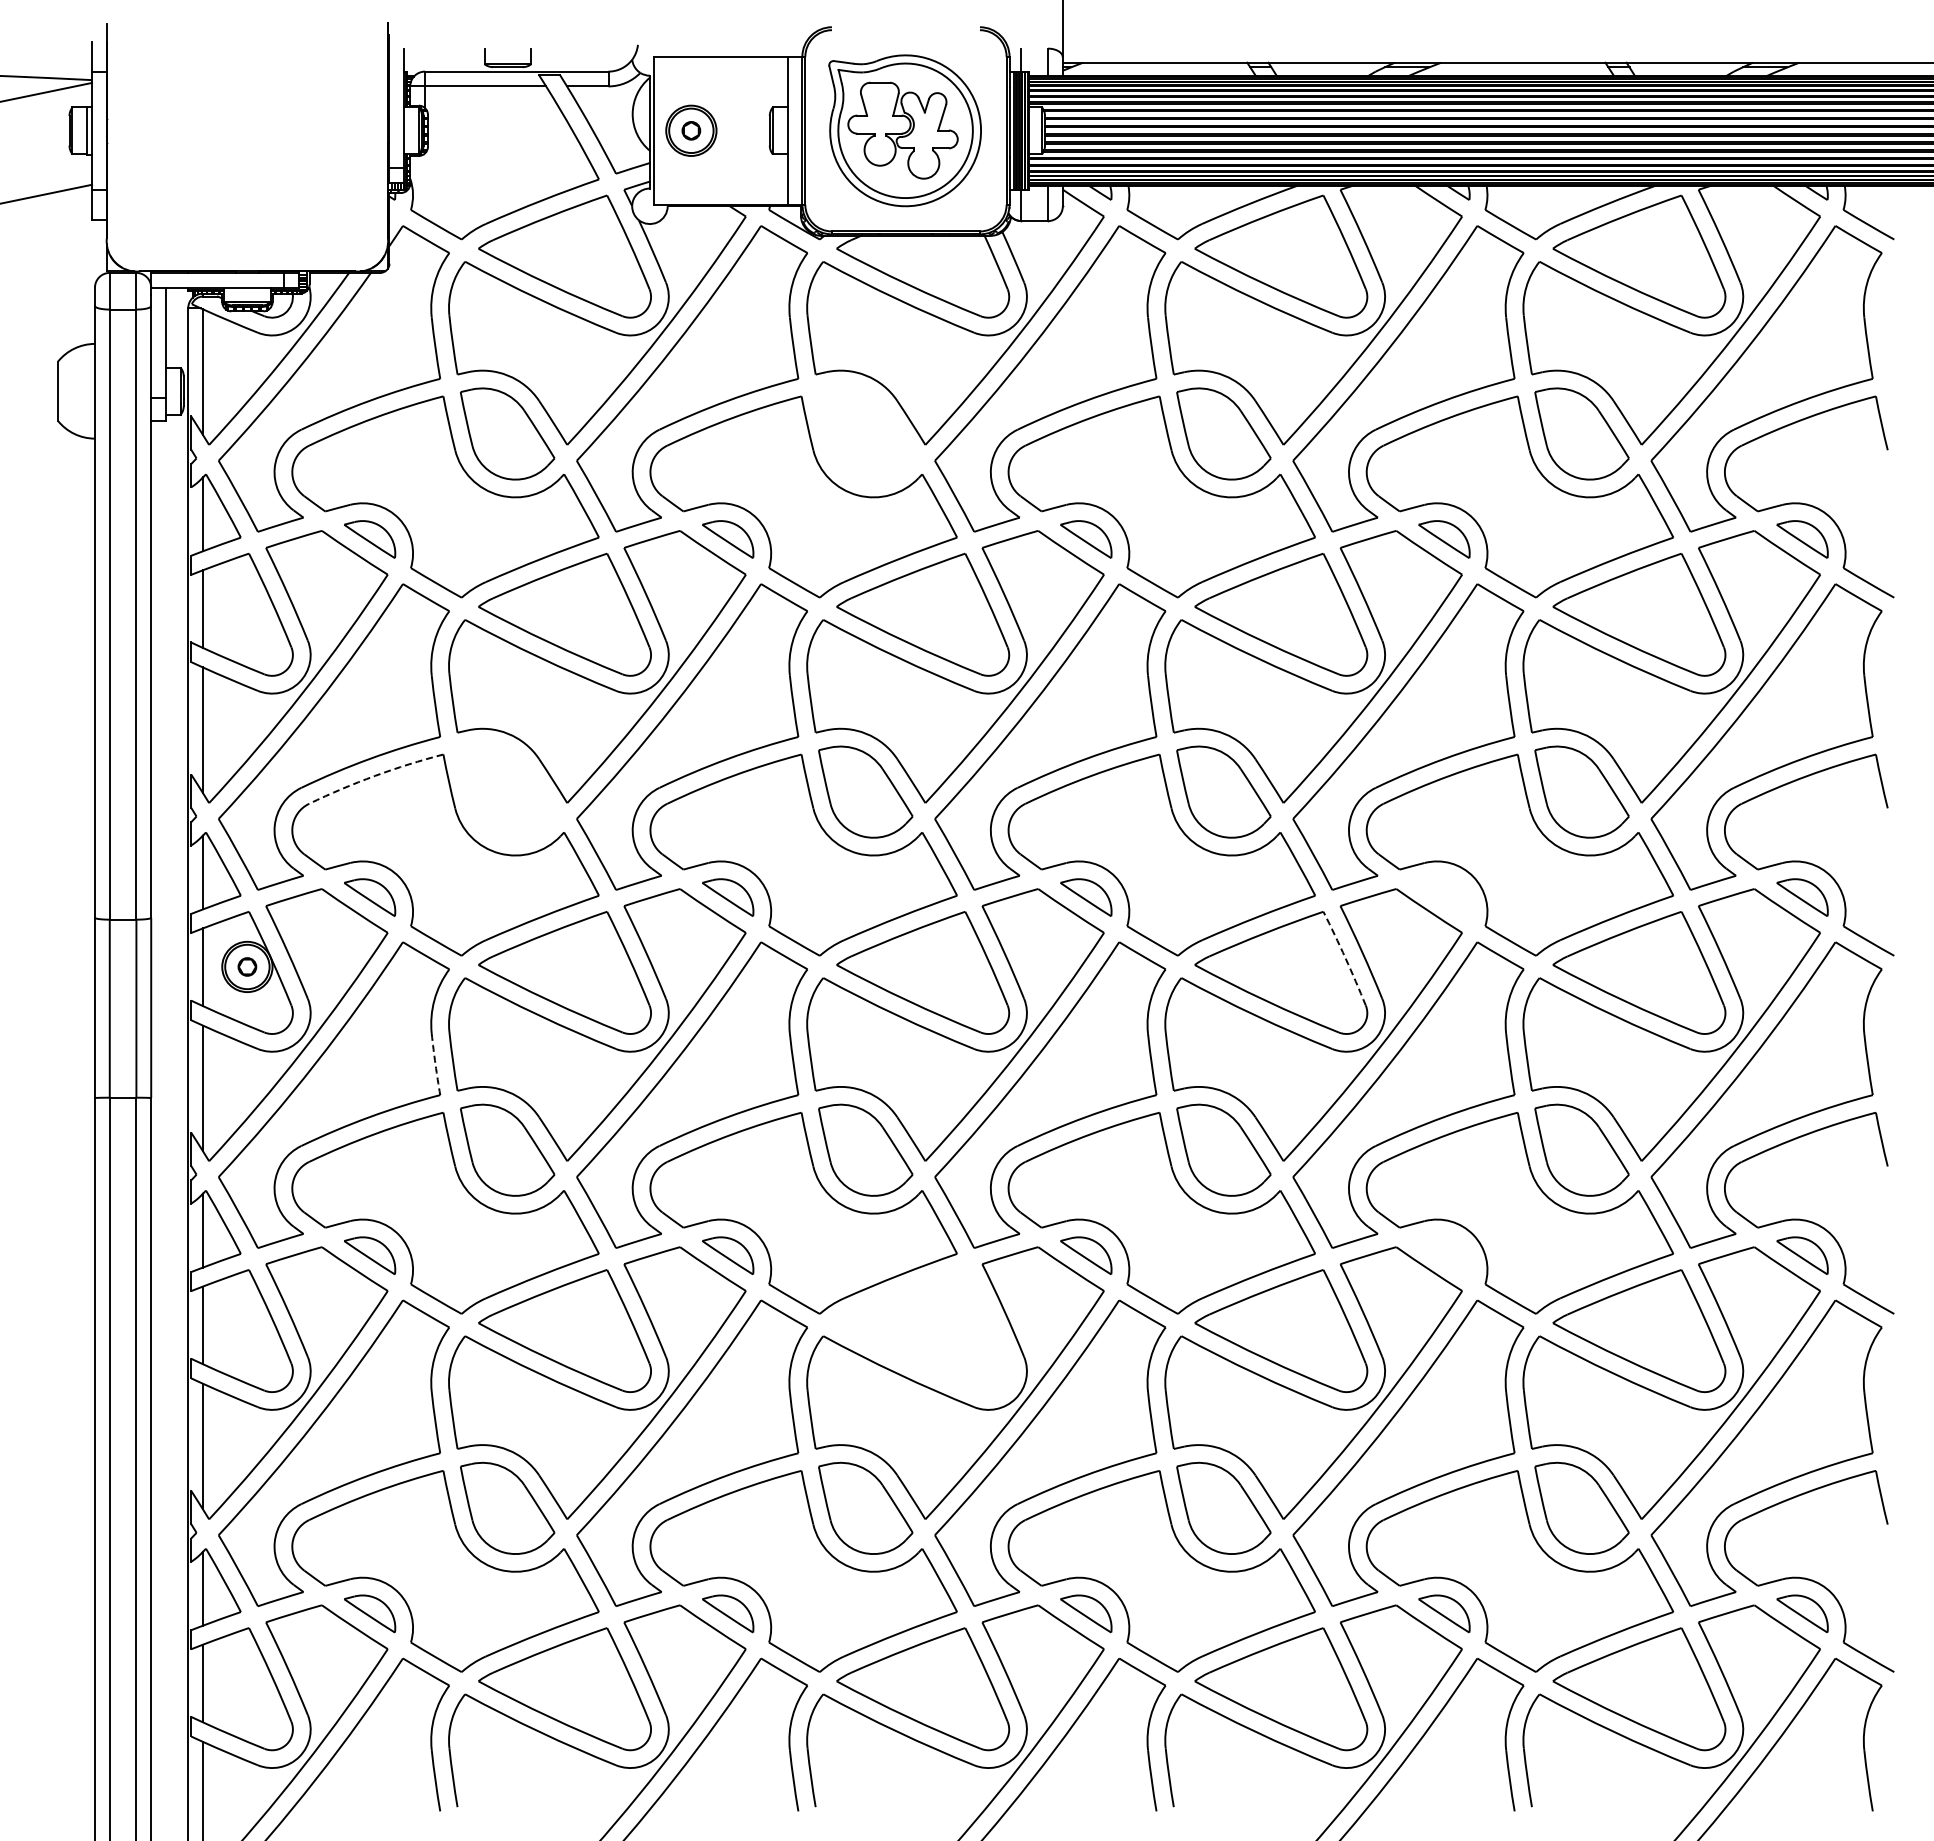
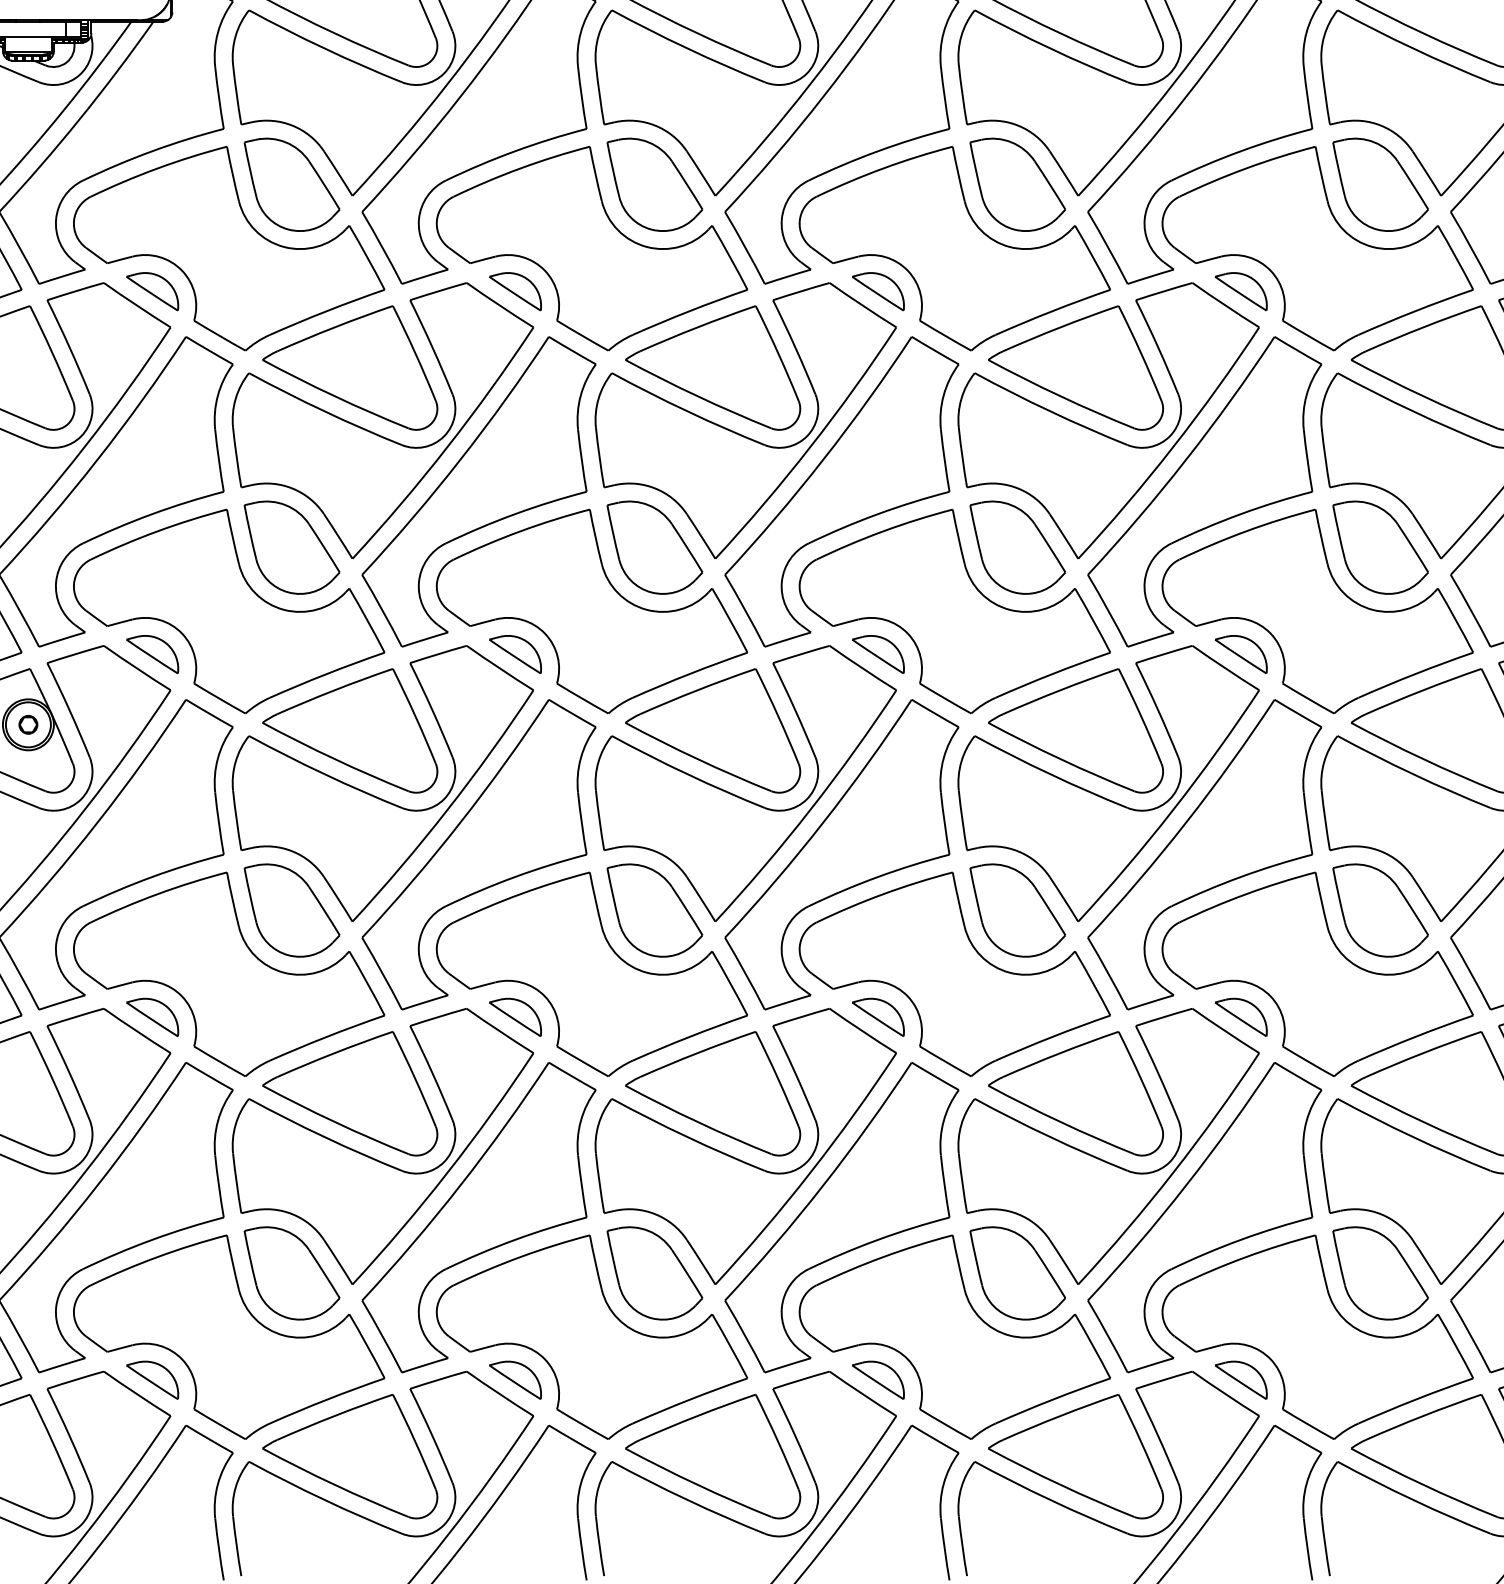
part: (865, 433) -> (654, 184), added
arc: (375, 775) -> (158, 530), dashed -> solid
part: (507, 791) -> (291, 547), added
part: (1444, 897) -> (1241, 654), added
arc: (1345, 958) -> (1141, 716), dashed -> solid
arc: (435, 1064) -> (218, 823), dashed -> solid
part: (1444, 1255) -> (1241, 1017), added
part: (923, 1330) -> (713, 1093), added

